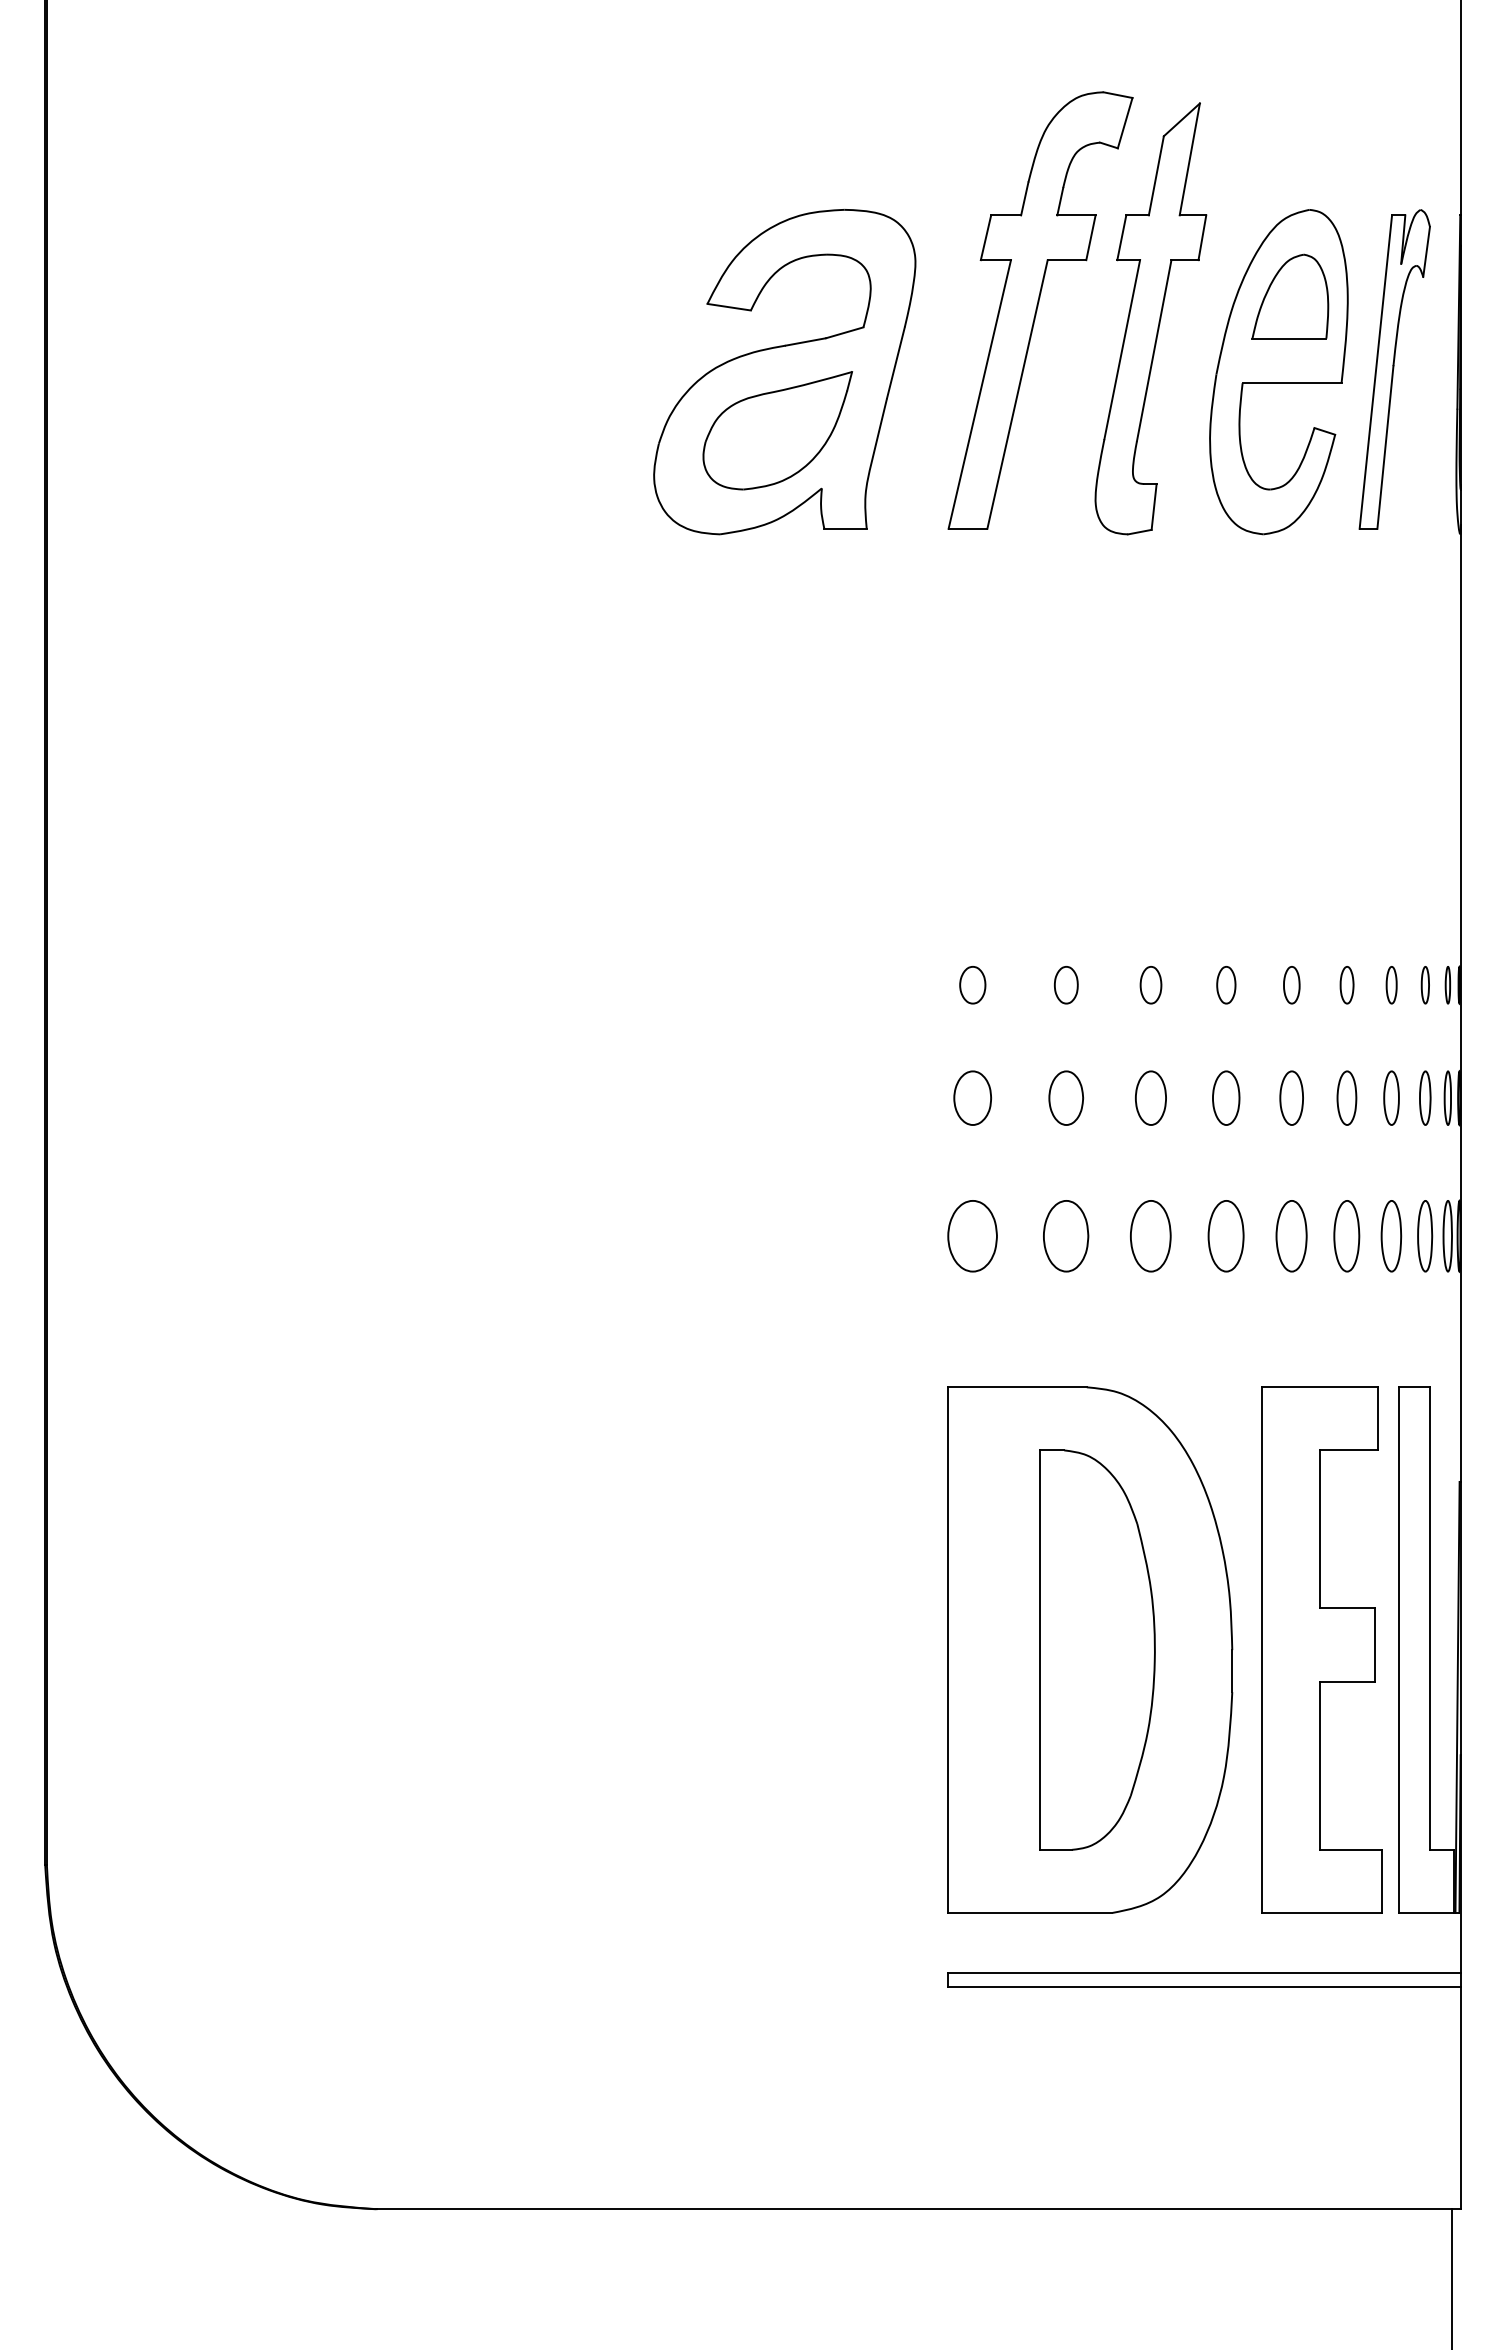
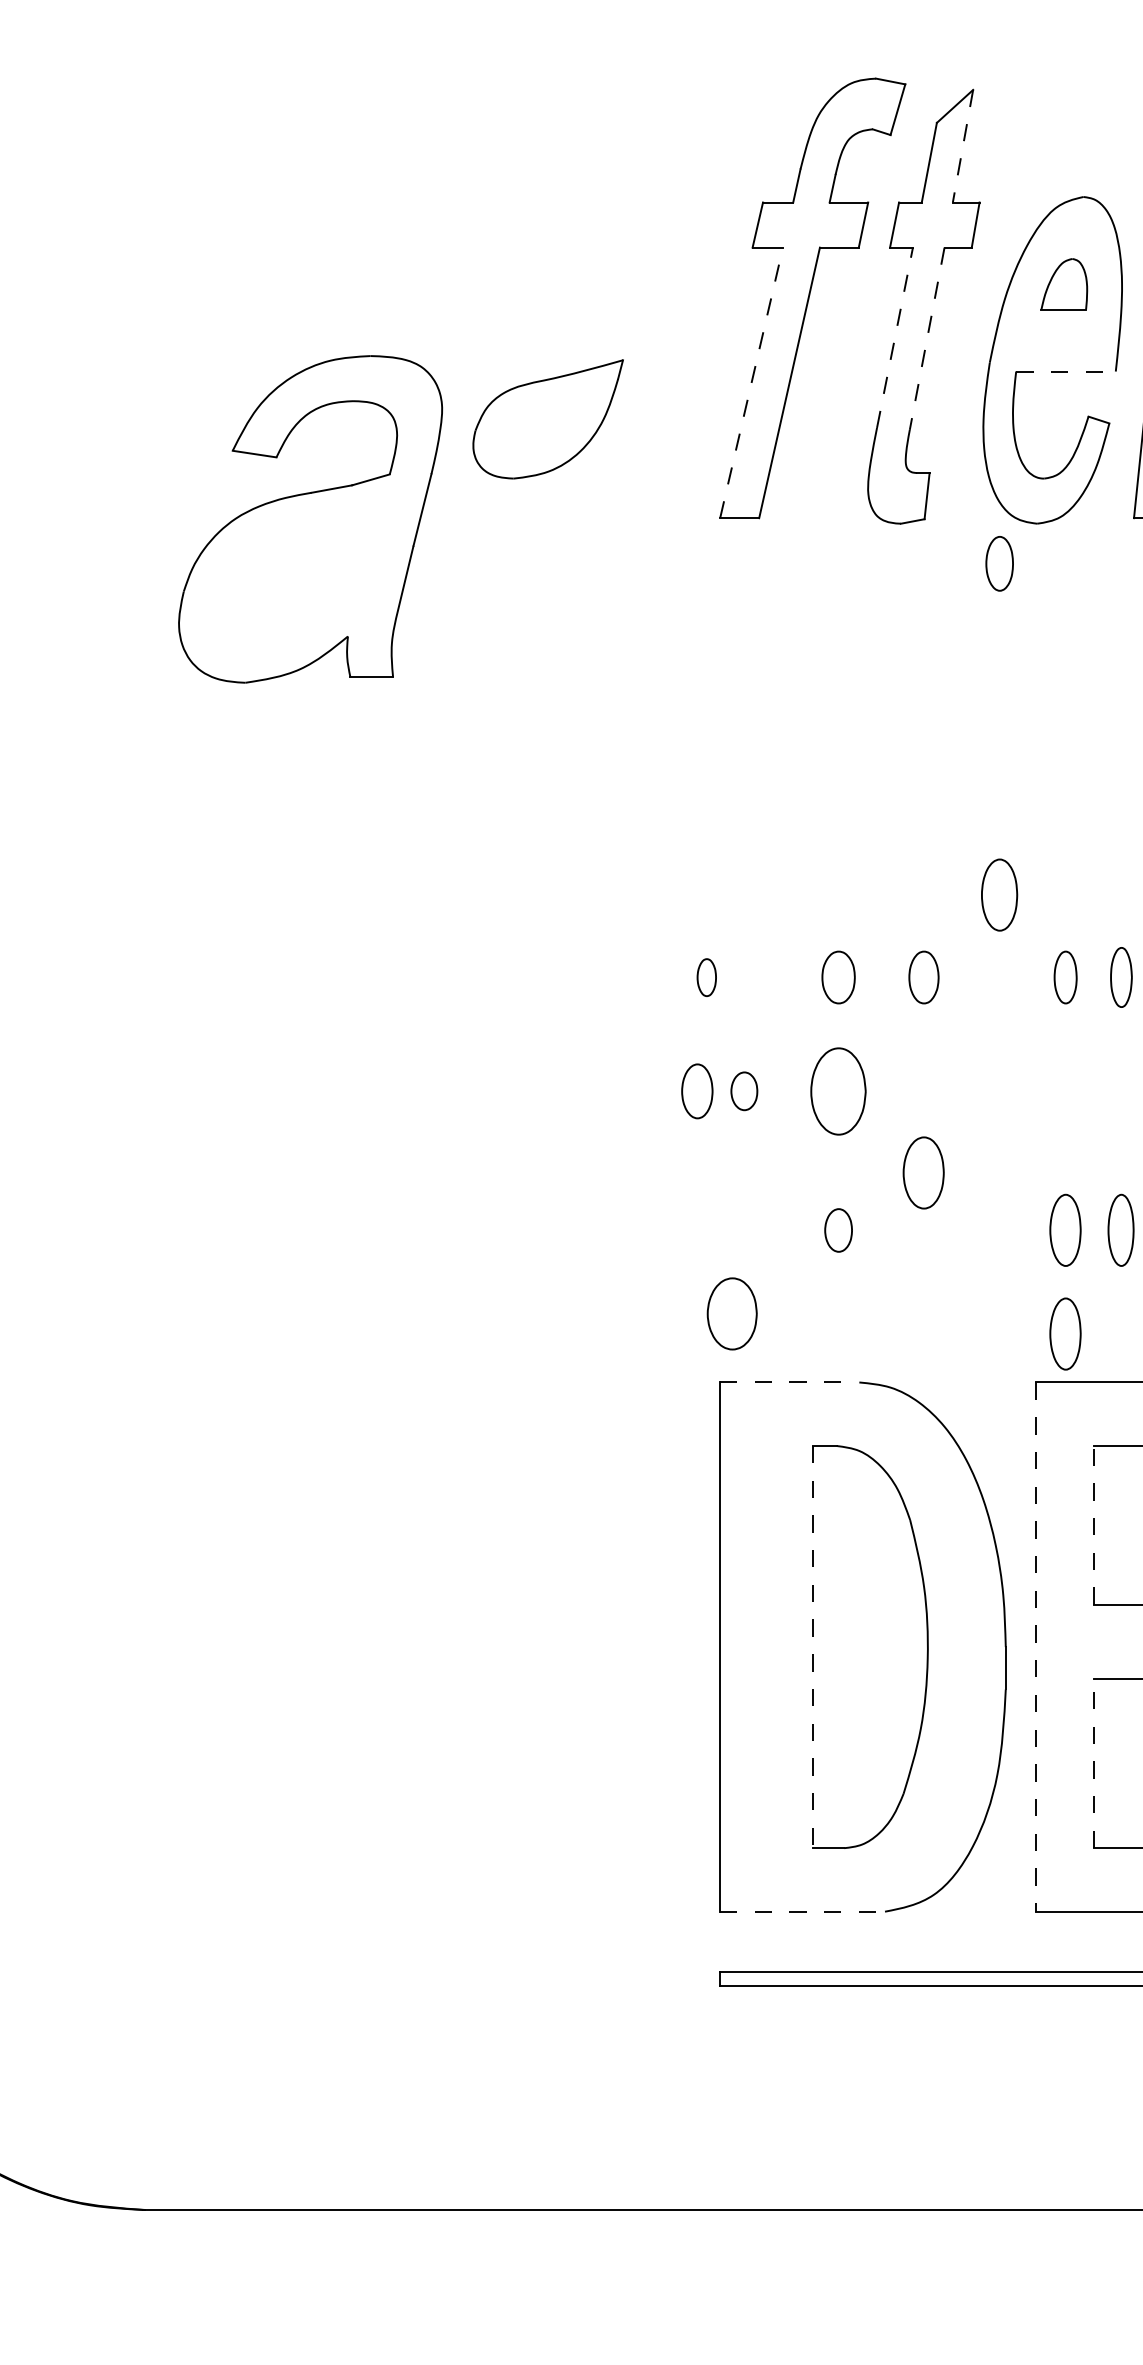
line: (1189, 159) -> (962, 146), solid -> dashed
part: (1290, 296) -> (1064, 284), size x0.6
line: (1122, 349) -> (895, 337), solid -> dashed
line: (1154, 351) -> (927, 339), solid -> dashed
part: (784, 372) -> (310, 519), moved
line: (1292, 383) -> (1066, 371), solid -> dashed
line: (979, 394) -> (751, 382), solid -> dashed
part: (972, 985) -> (744, 977), removed
part: (1066, 985) -> (838, 977), size x1.4
part: (1150, 985) -> (923, 977), size x1.4
part: (1226, 985) -> (706, 977), moved
part: (1291, 985) -> (1065, 977), size x1.4
part: (1346, 985) -> (1120, 977), size x1.6
part: (972, 1097) -> (744, 1090), size x0.7
part: (1066, 1097) -> (838, 1090), size x1.6
part: (1150, 1097) -> (696, 1090), moved
part: (1226, 1097) -> (999, 563), moved
part: (1291, 1097) -> (1065, 1090), removed
part: (1346, 1097) -> (1120, 1090), removed
part: (972, 1236) -> (732, 1314), moved
part: (1066, 1236) -> (838, 1230), size x0.6
part: (1150, 1236) -> (923, 1173), moved
part: (1225, 1236) -> (998, 895), moved
part: (1291, 1339) -> (1065, 1334), added
line: (1018, 1387) -> (790, 1382), solid -> dashed
line: (1320, 1529) -> (1094, 1525), solid -> dashed
line: (1040, 1650) -> (812, 1647), solid -> dashed
line: (1262, 1650) -> (1036, 1647), solid -> dashed
line: (1320, 1765) -> (1094, 1763), solid -> dashed
line: (1030, 1912) -> (802, 1911), solid -> dashed

